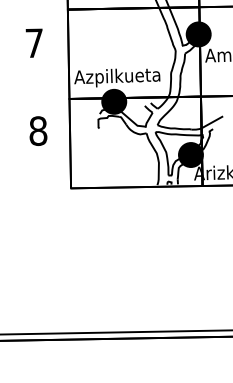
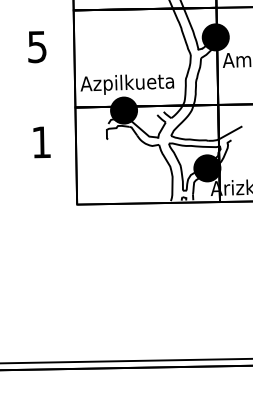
text: (34, 43) -> (37, 47), 7 -> 5
text: (38, 131) -> (41, 142), 8 -> 1

